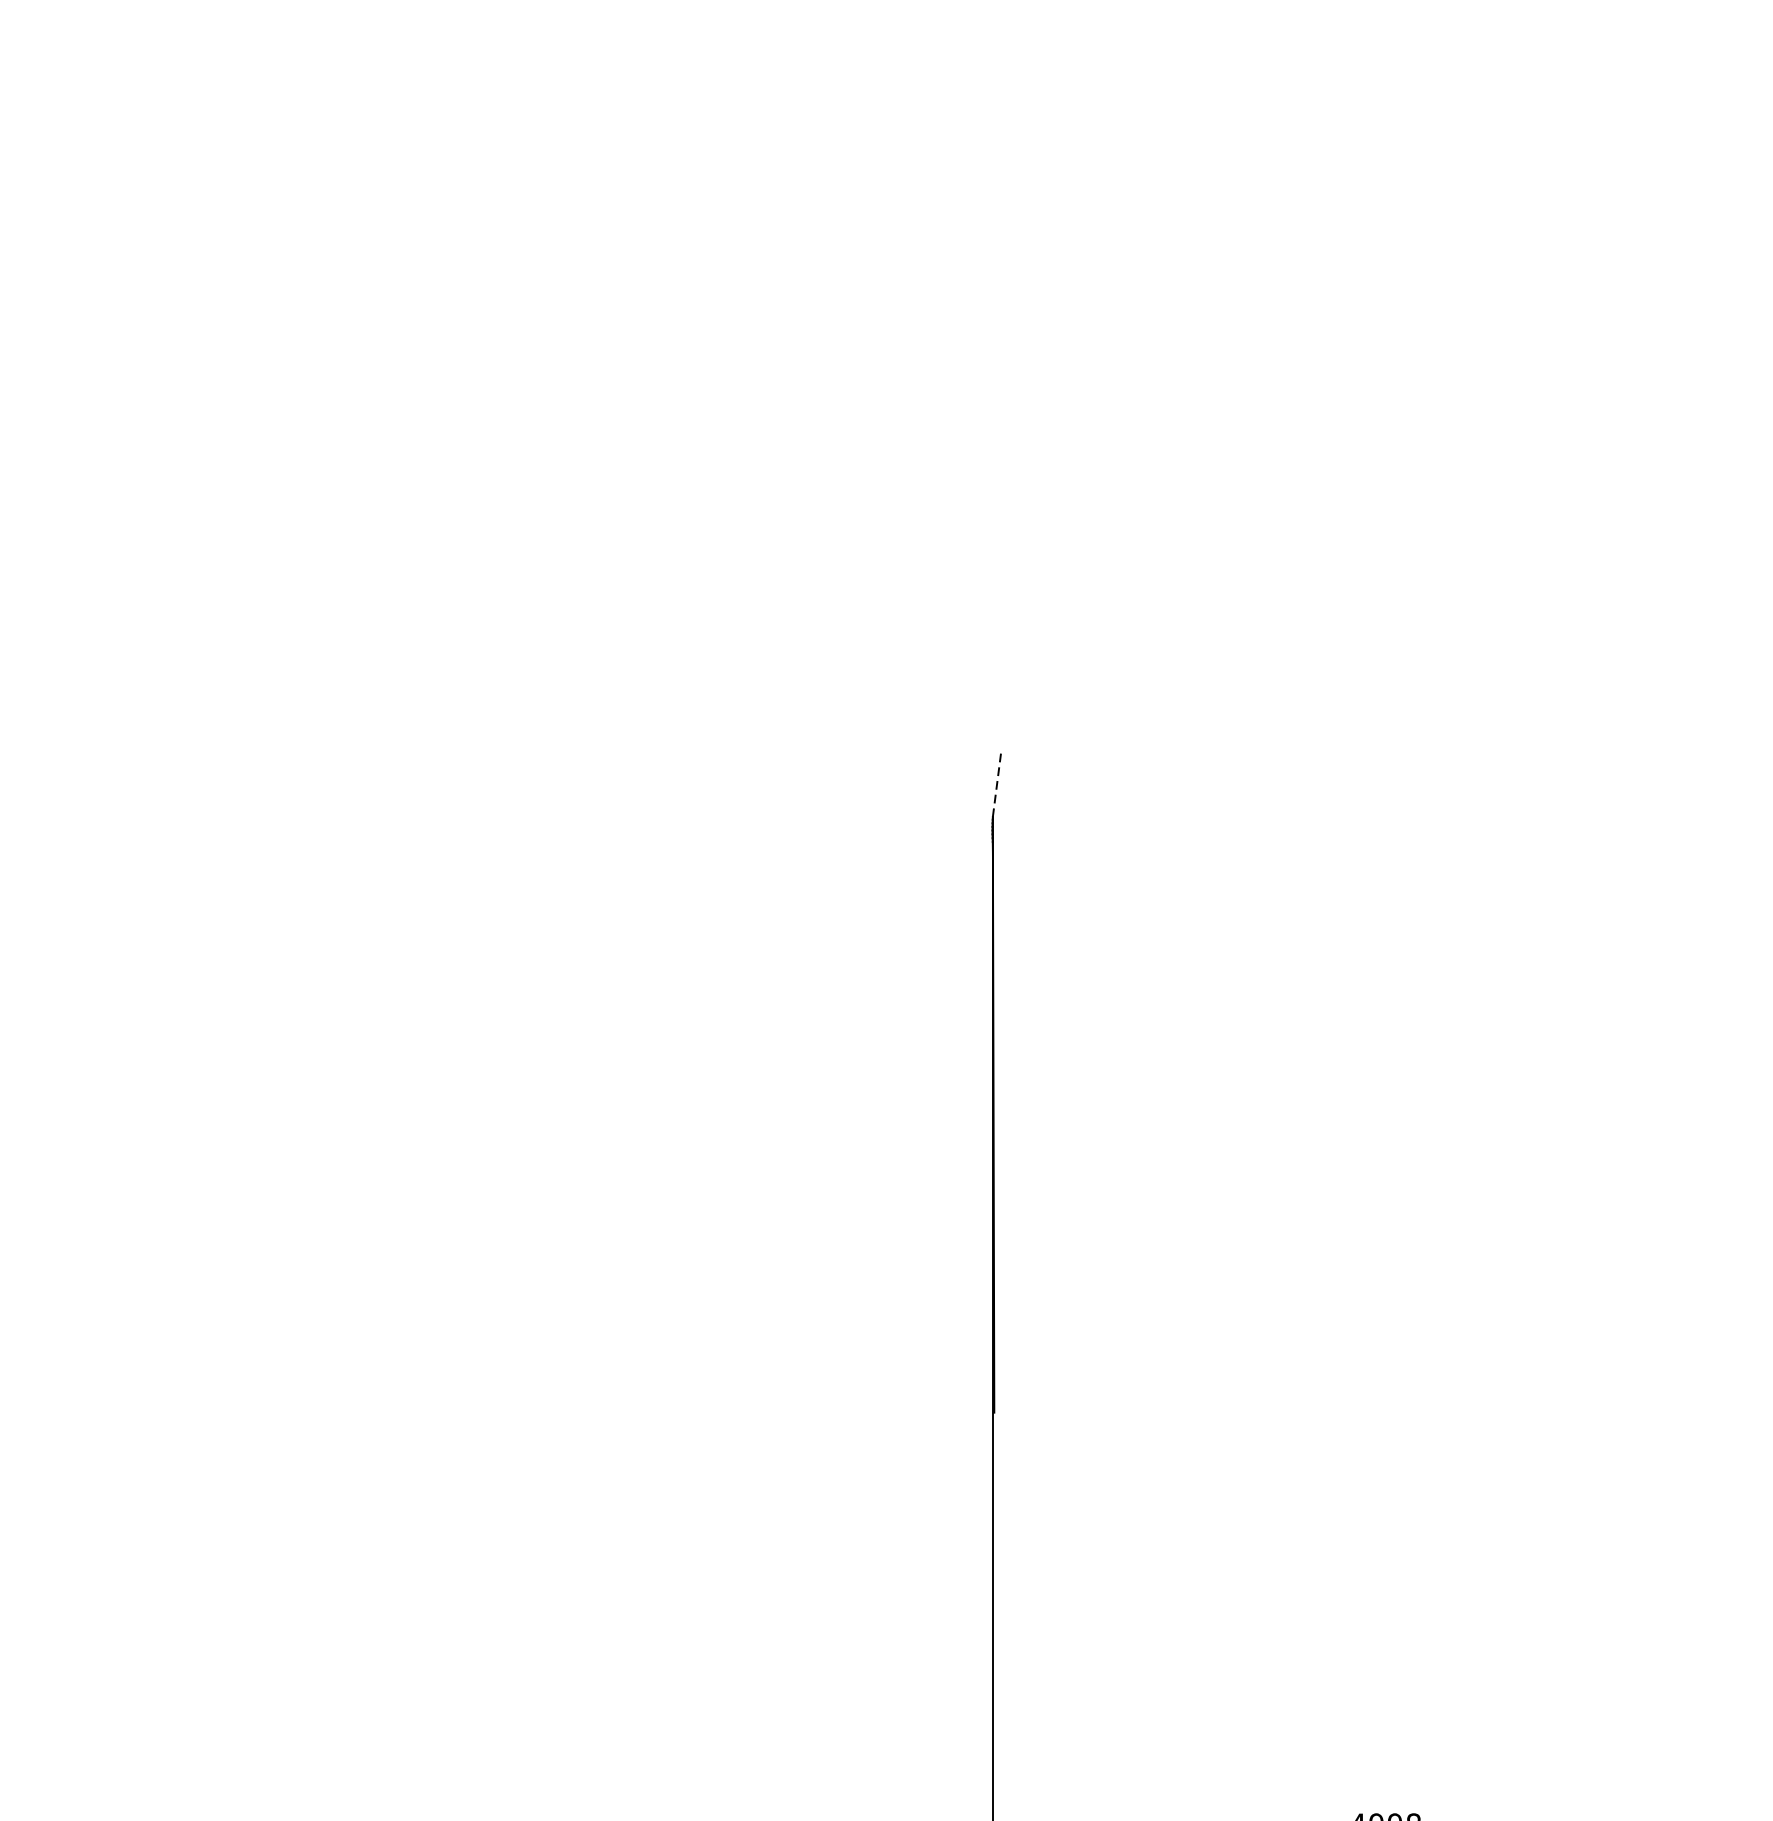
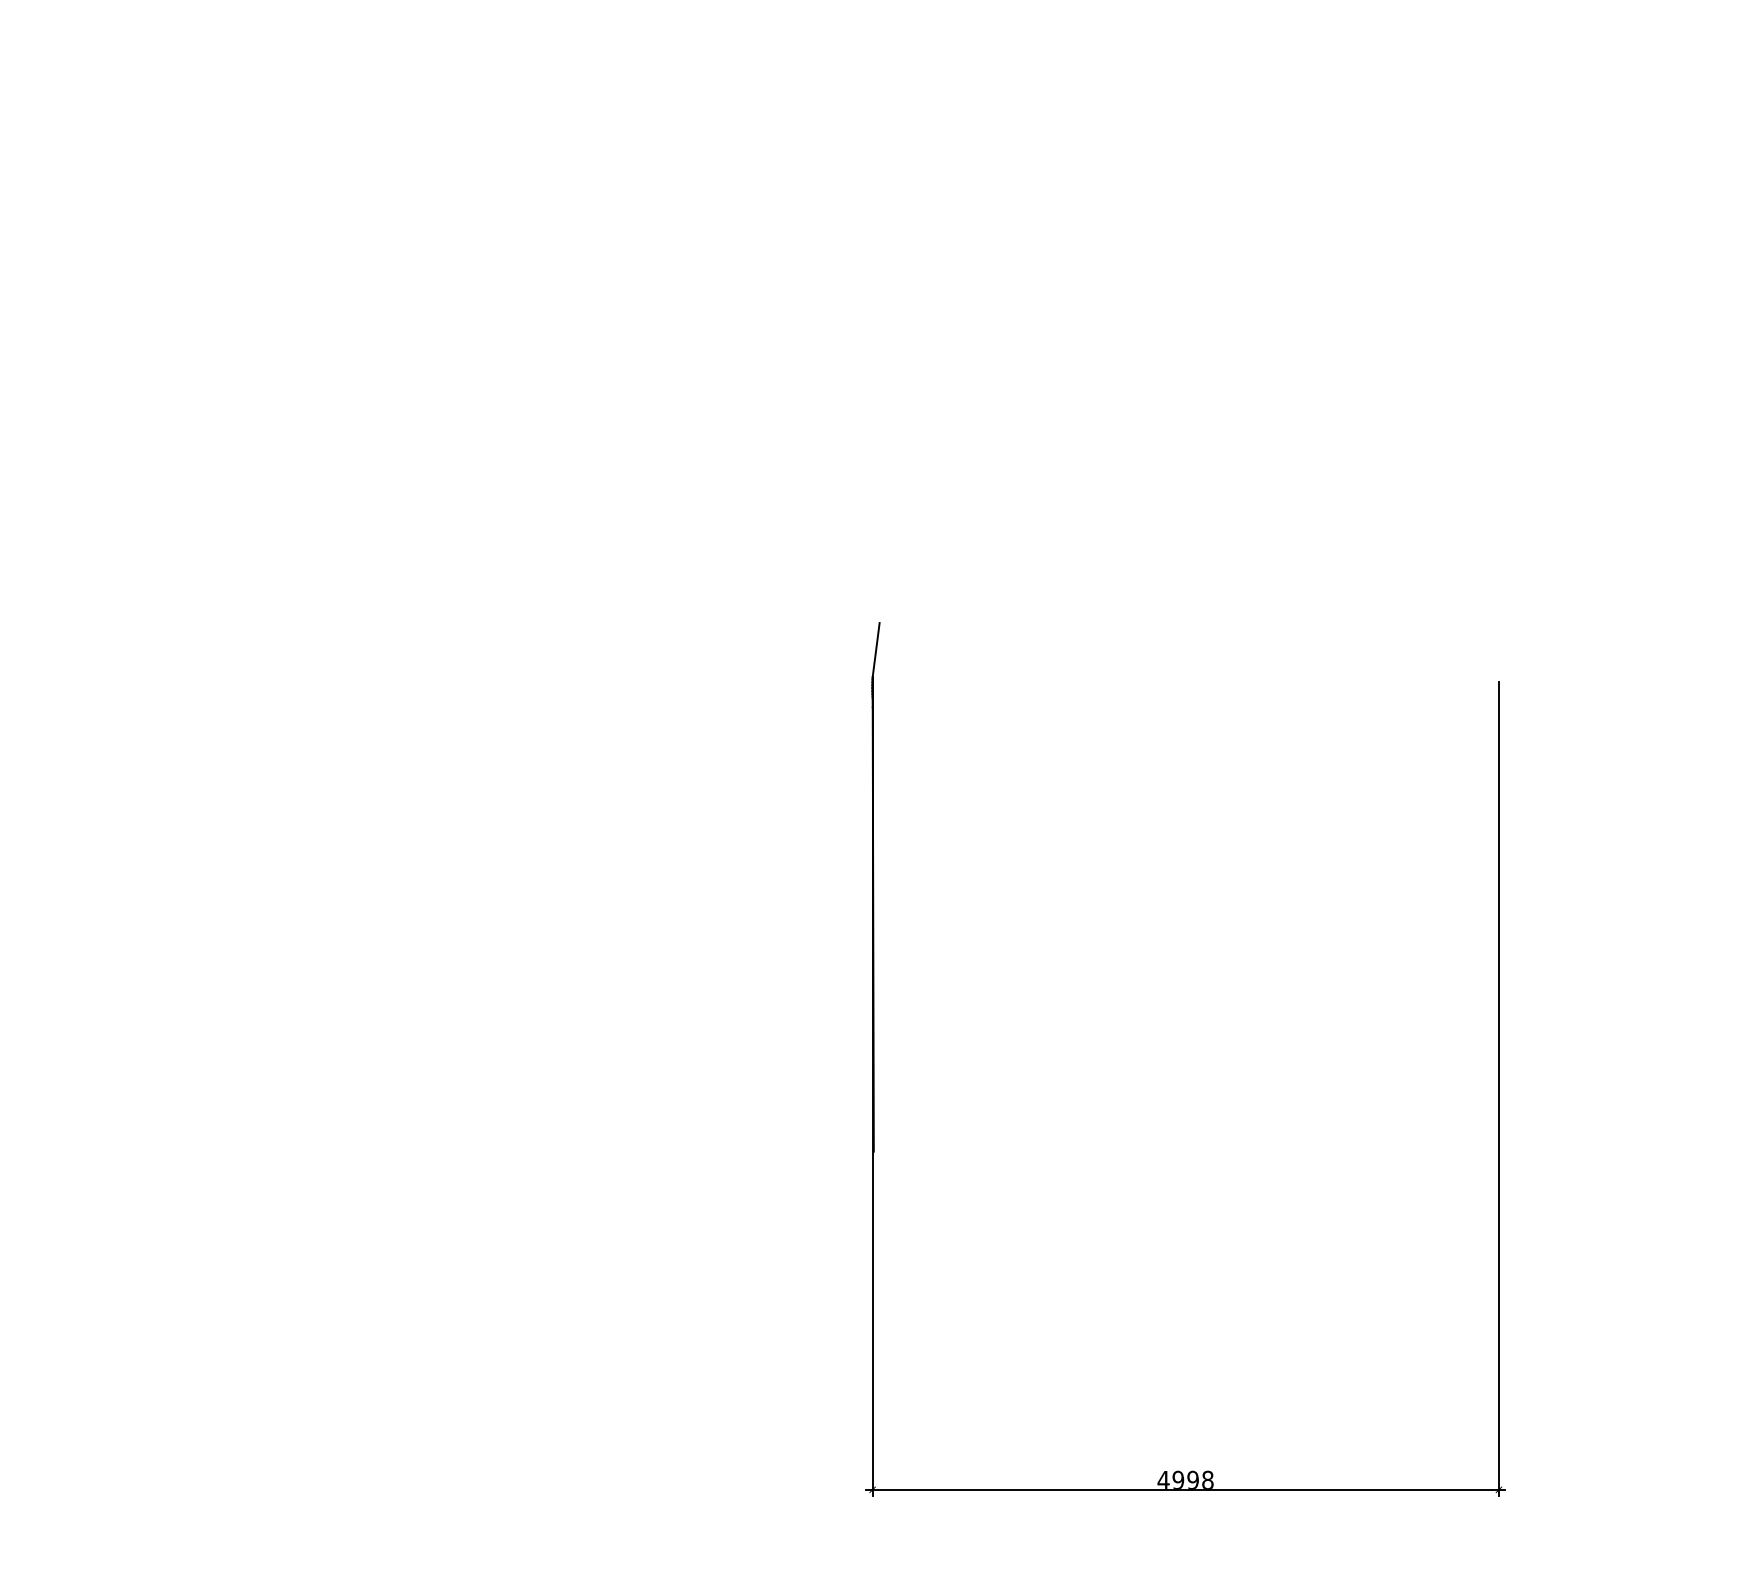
line: (997, 782) -> (876, 649), dashed -> solid

